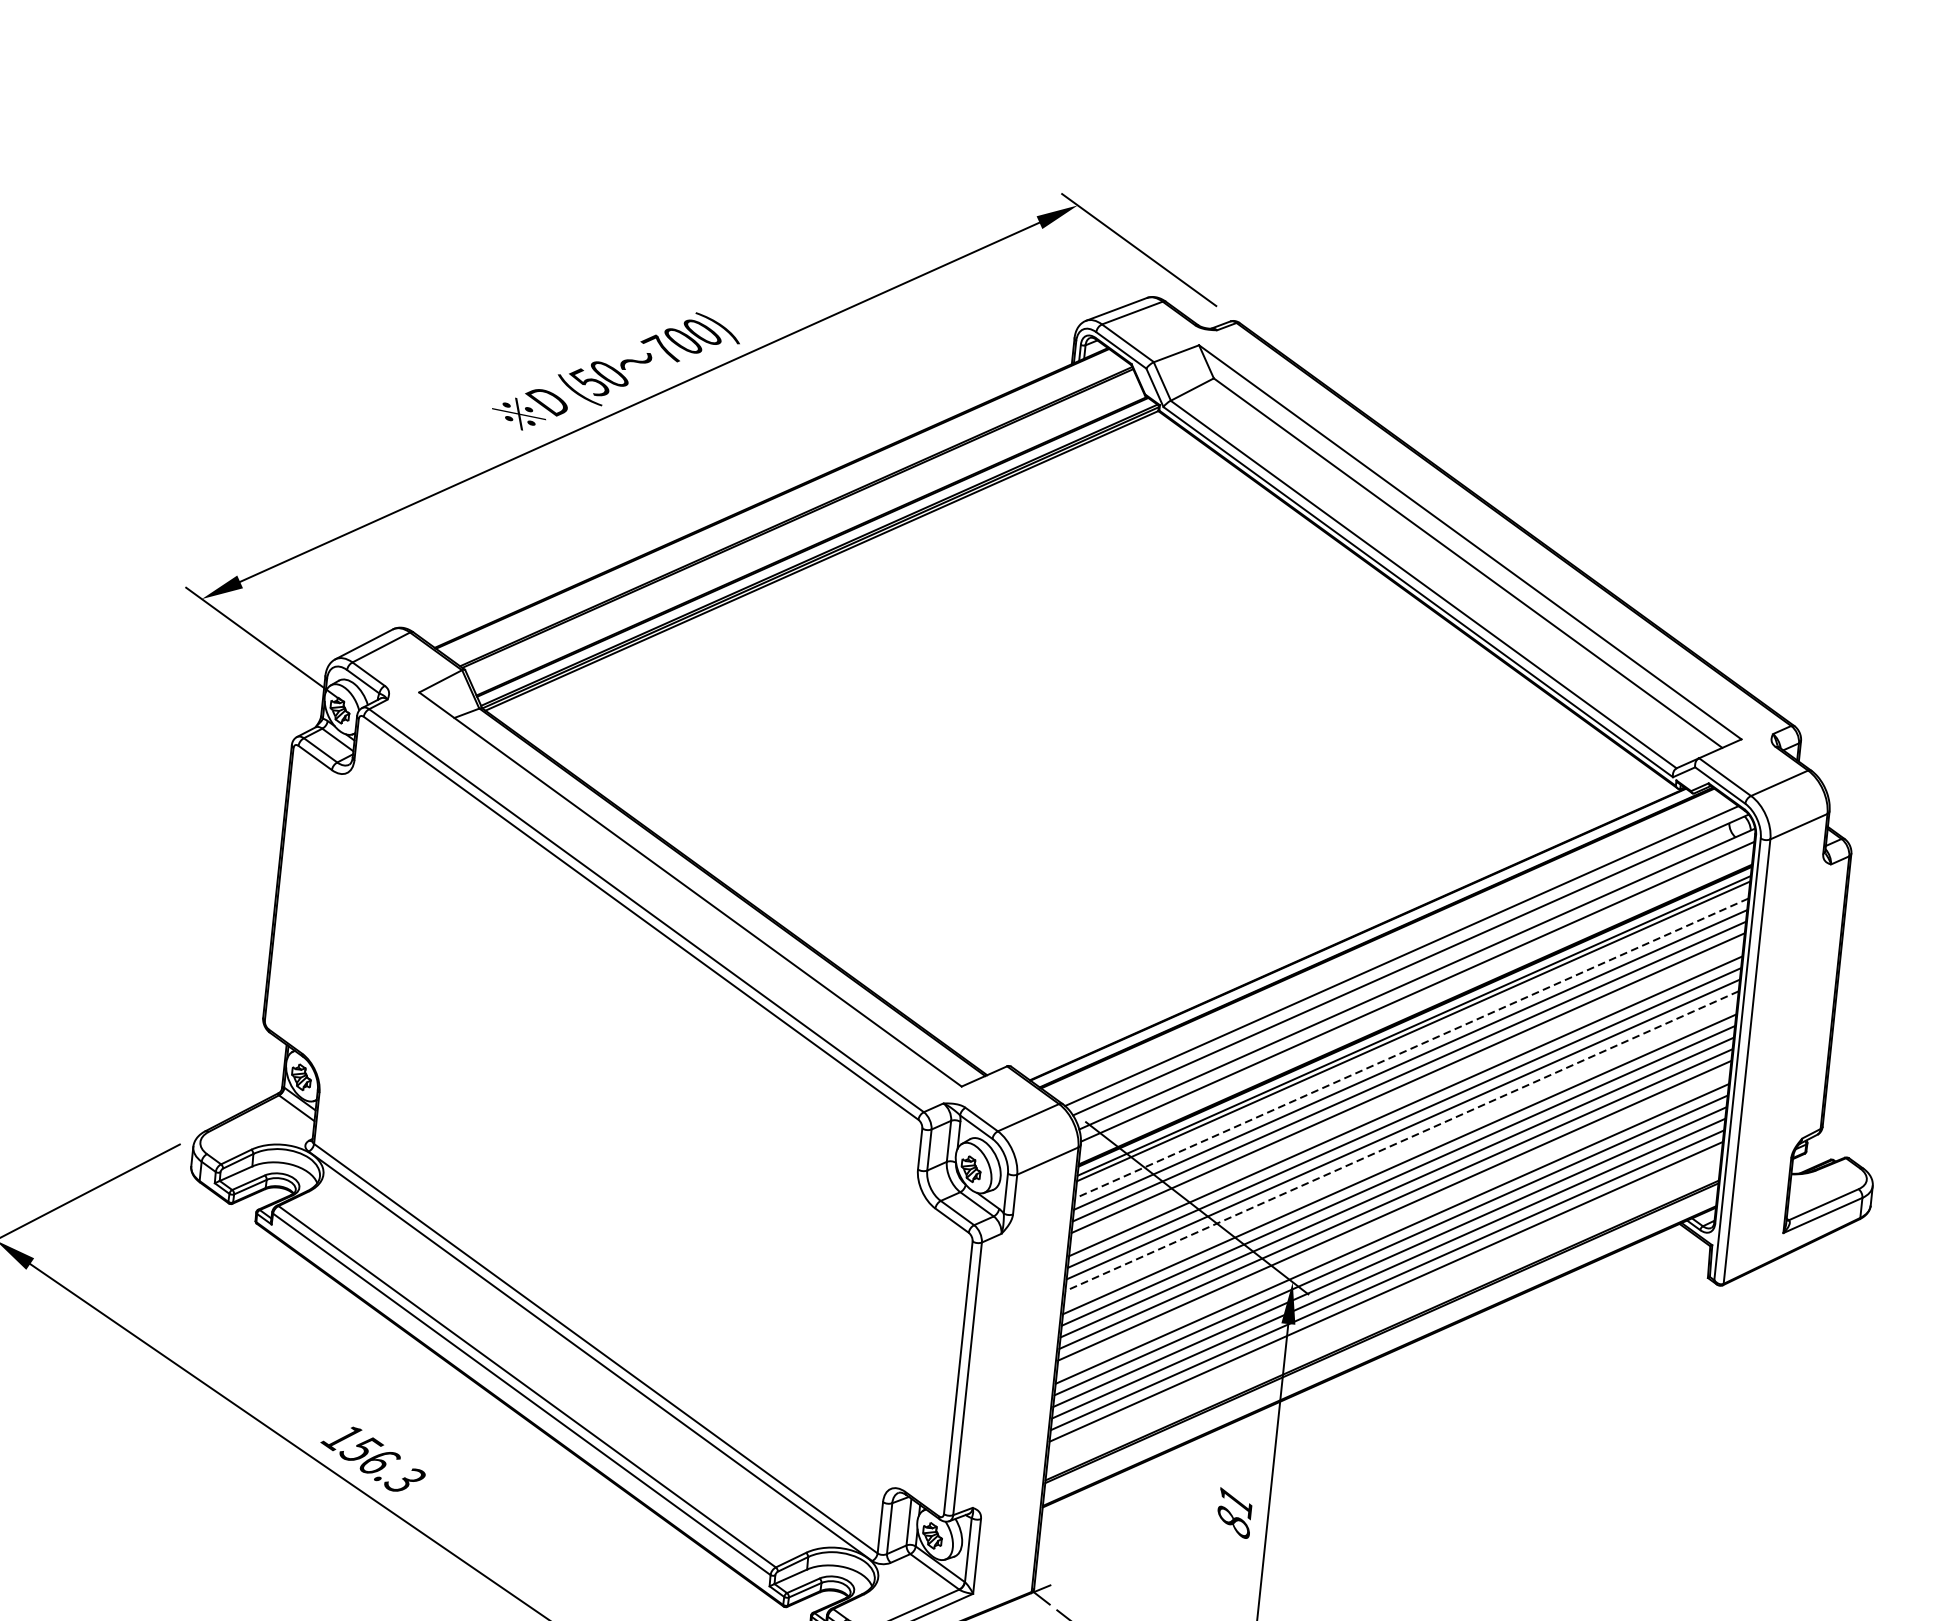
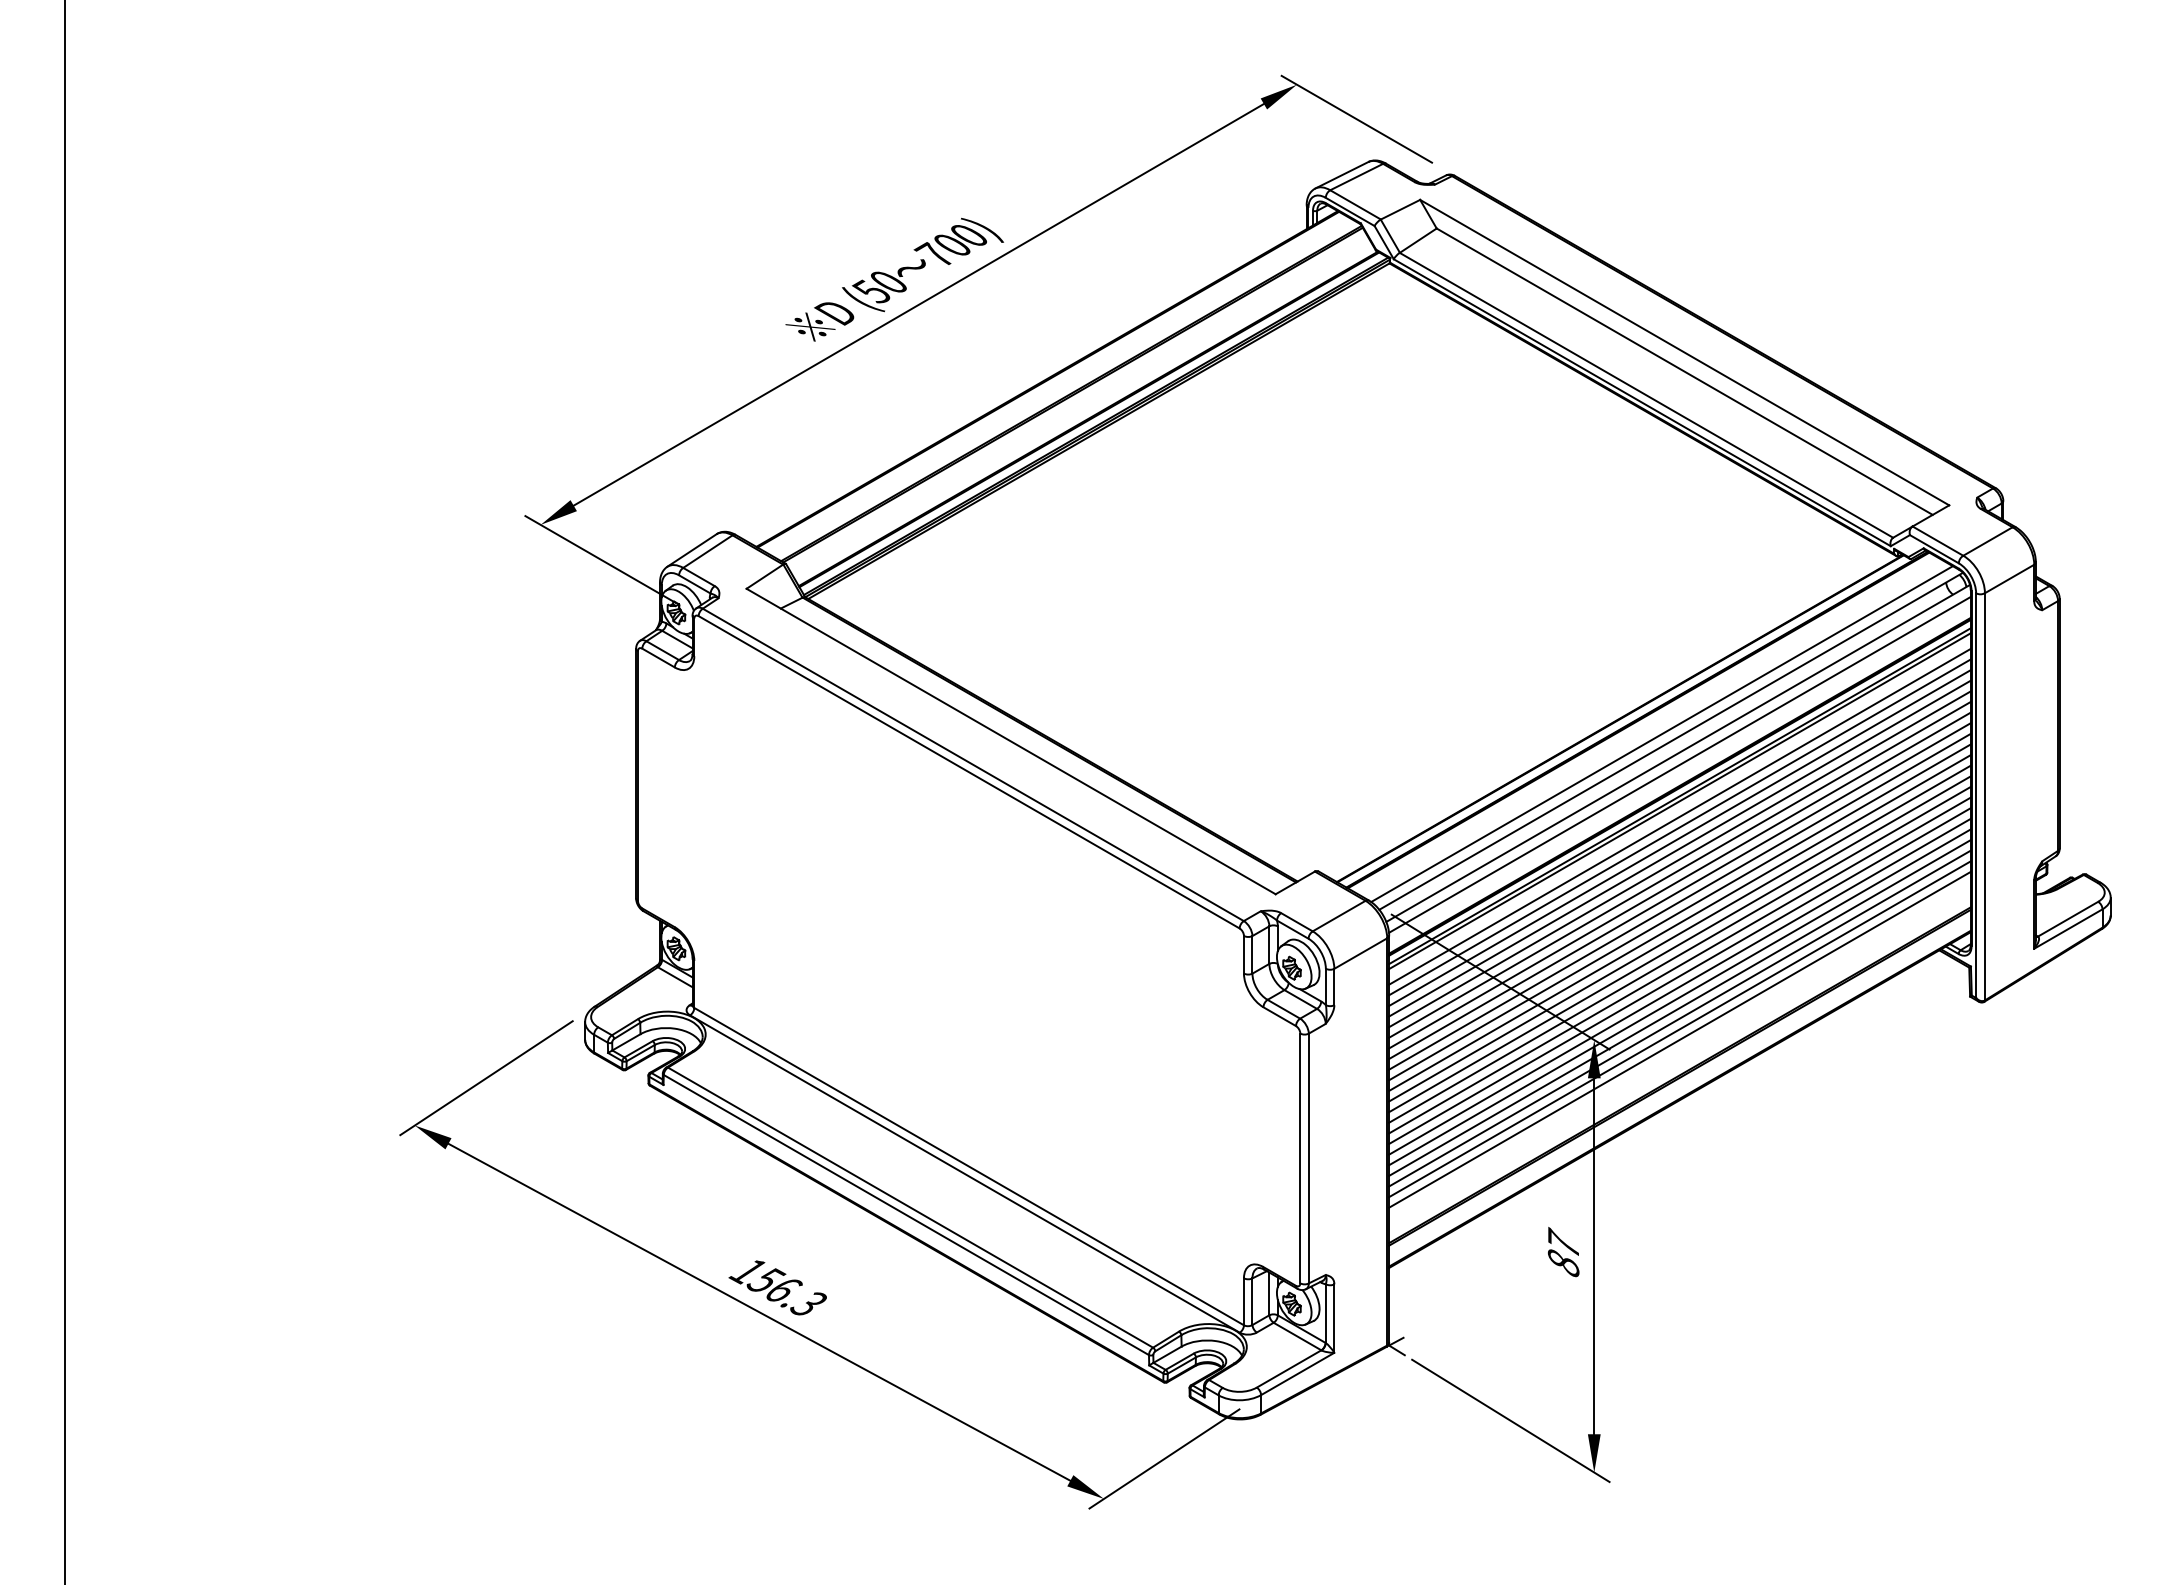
line: (1411, 1048) -> (1679, 816), dashed -> solid
line: (1406, 1094) -> (1679, 859), added
line: (1401, 1140) -> (1679, 901), dashed -> solid
line: (1400, 1152) -> (1679, 912), added
line: (1393, 1221) -> (1679, 975), added
text: (1235, 1499) -> (1563, 1242), 81 -> 87

